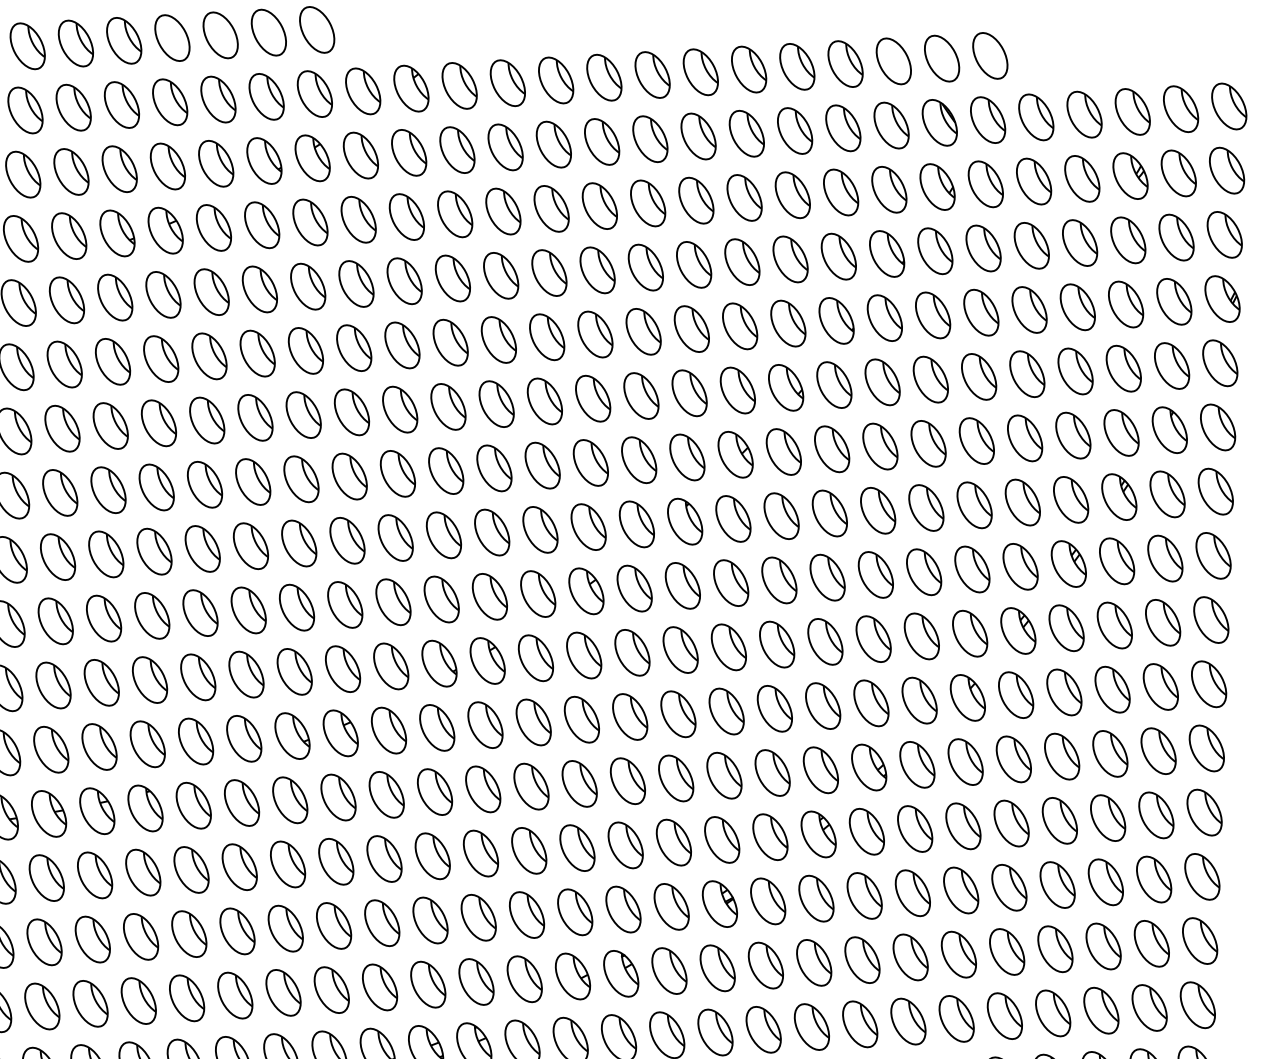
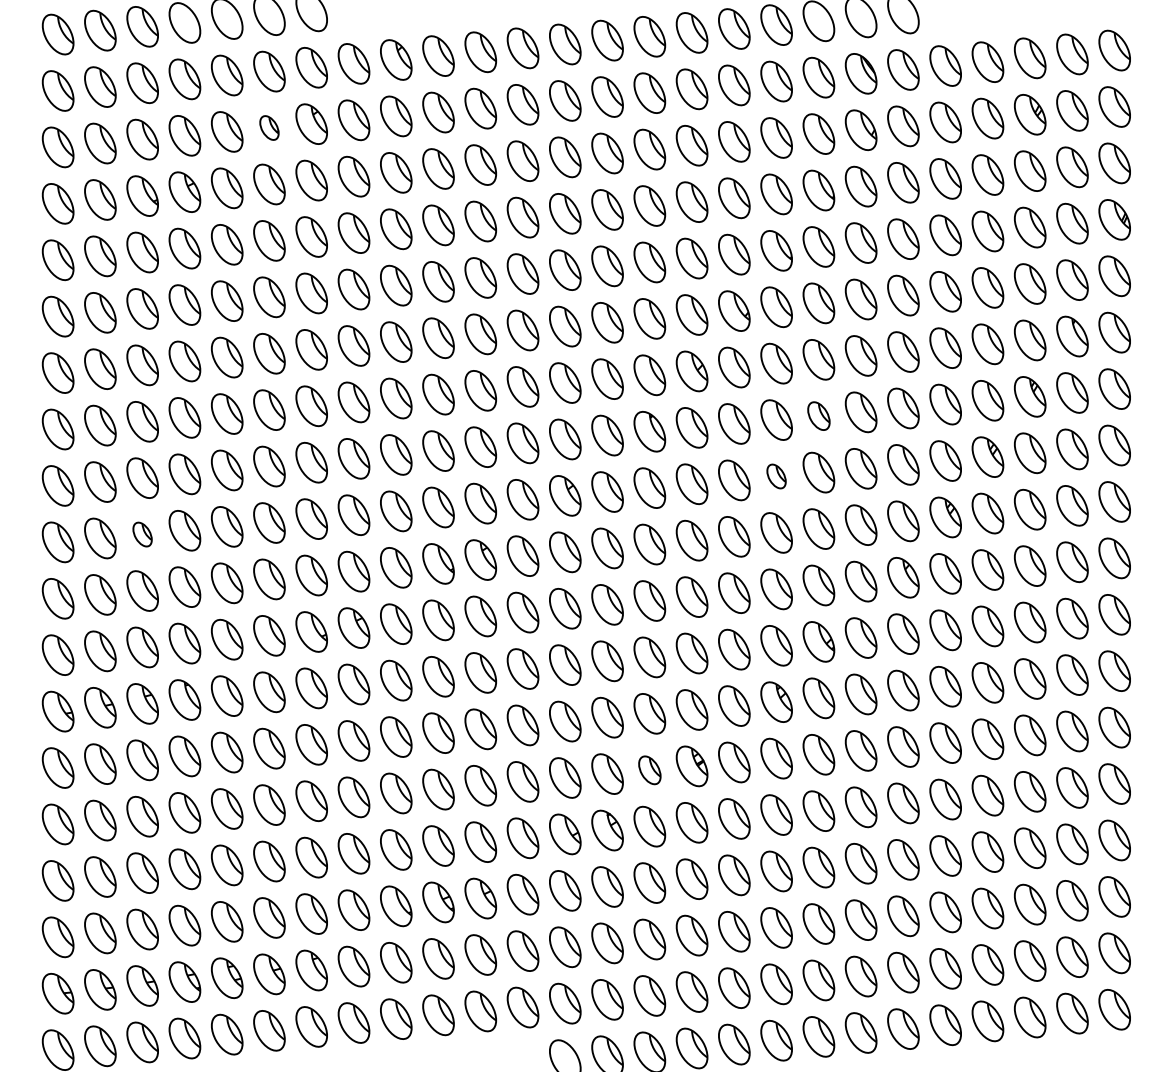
part: (264, 160) -> (269, 127), size x0.6
part: (877, 509) -> (818, 415), size x0.7
part: (827, 577) -> (776, 476), size x0.6
part: (103, 618) -> (142, 534), size x0.6
part: (671, 907) -> (649, 770), size x0.7

